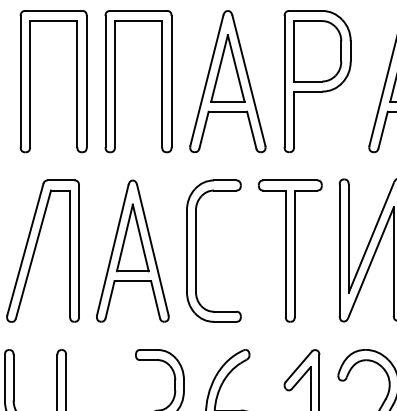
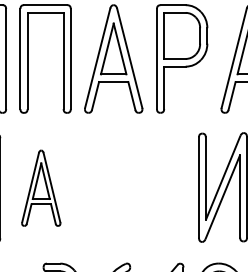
part: (132, 250) -> (40, 187), size x0.7
part: (196, 250) -> (89, 187), removed
part: (290, 250) -> (161, 187), removed

